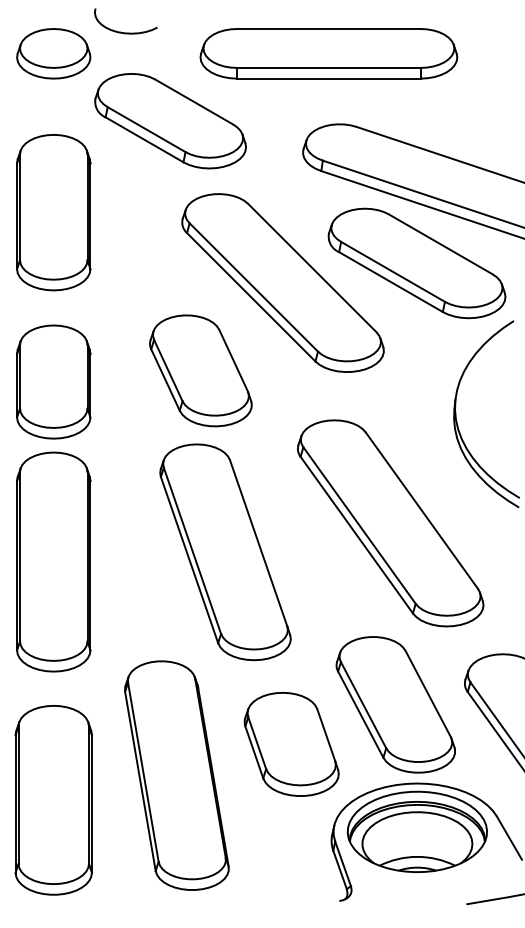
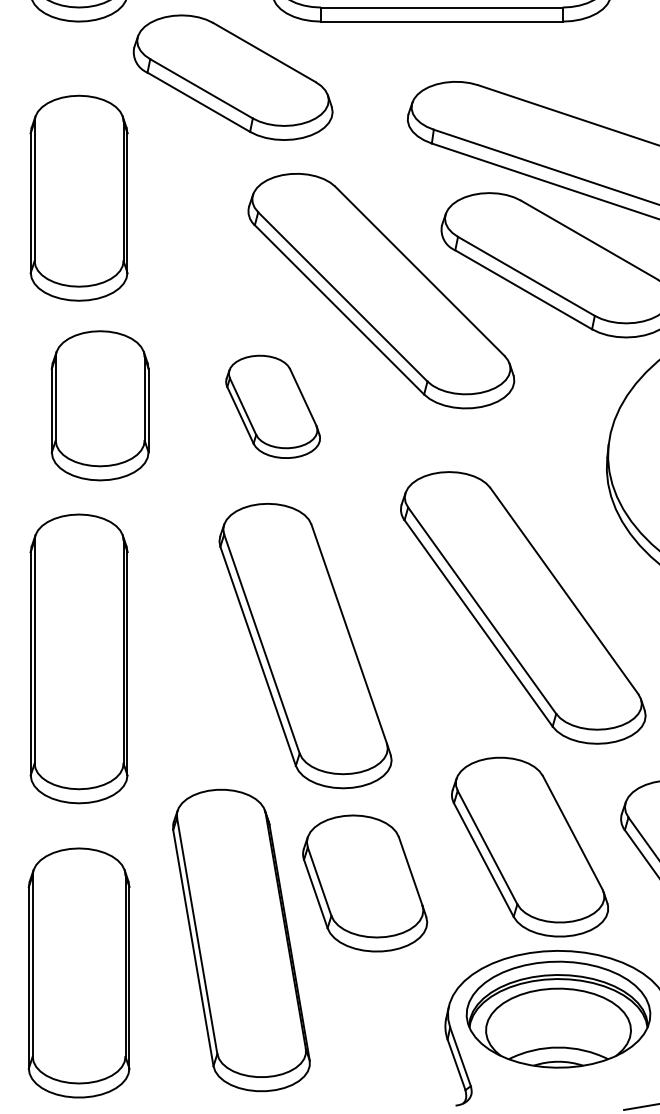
part: (200, 370) -> (272, 406), size x0.7
part: (53, 381) -> (99, 405), moved
part: (291, 744) -> (364, 883), moved

